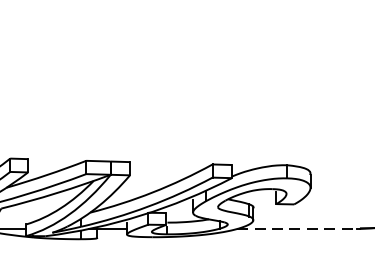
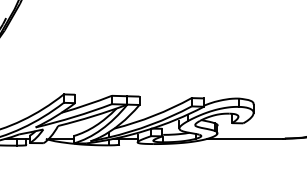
line: (297, 228) -> (245, 138), dashed -> solid

